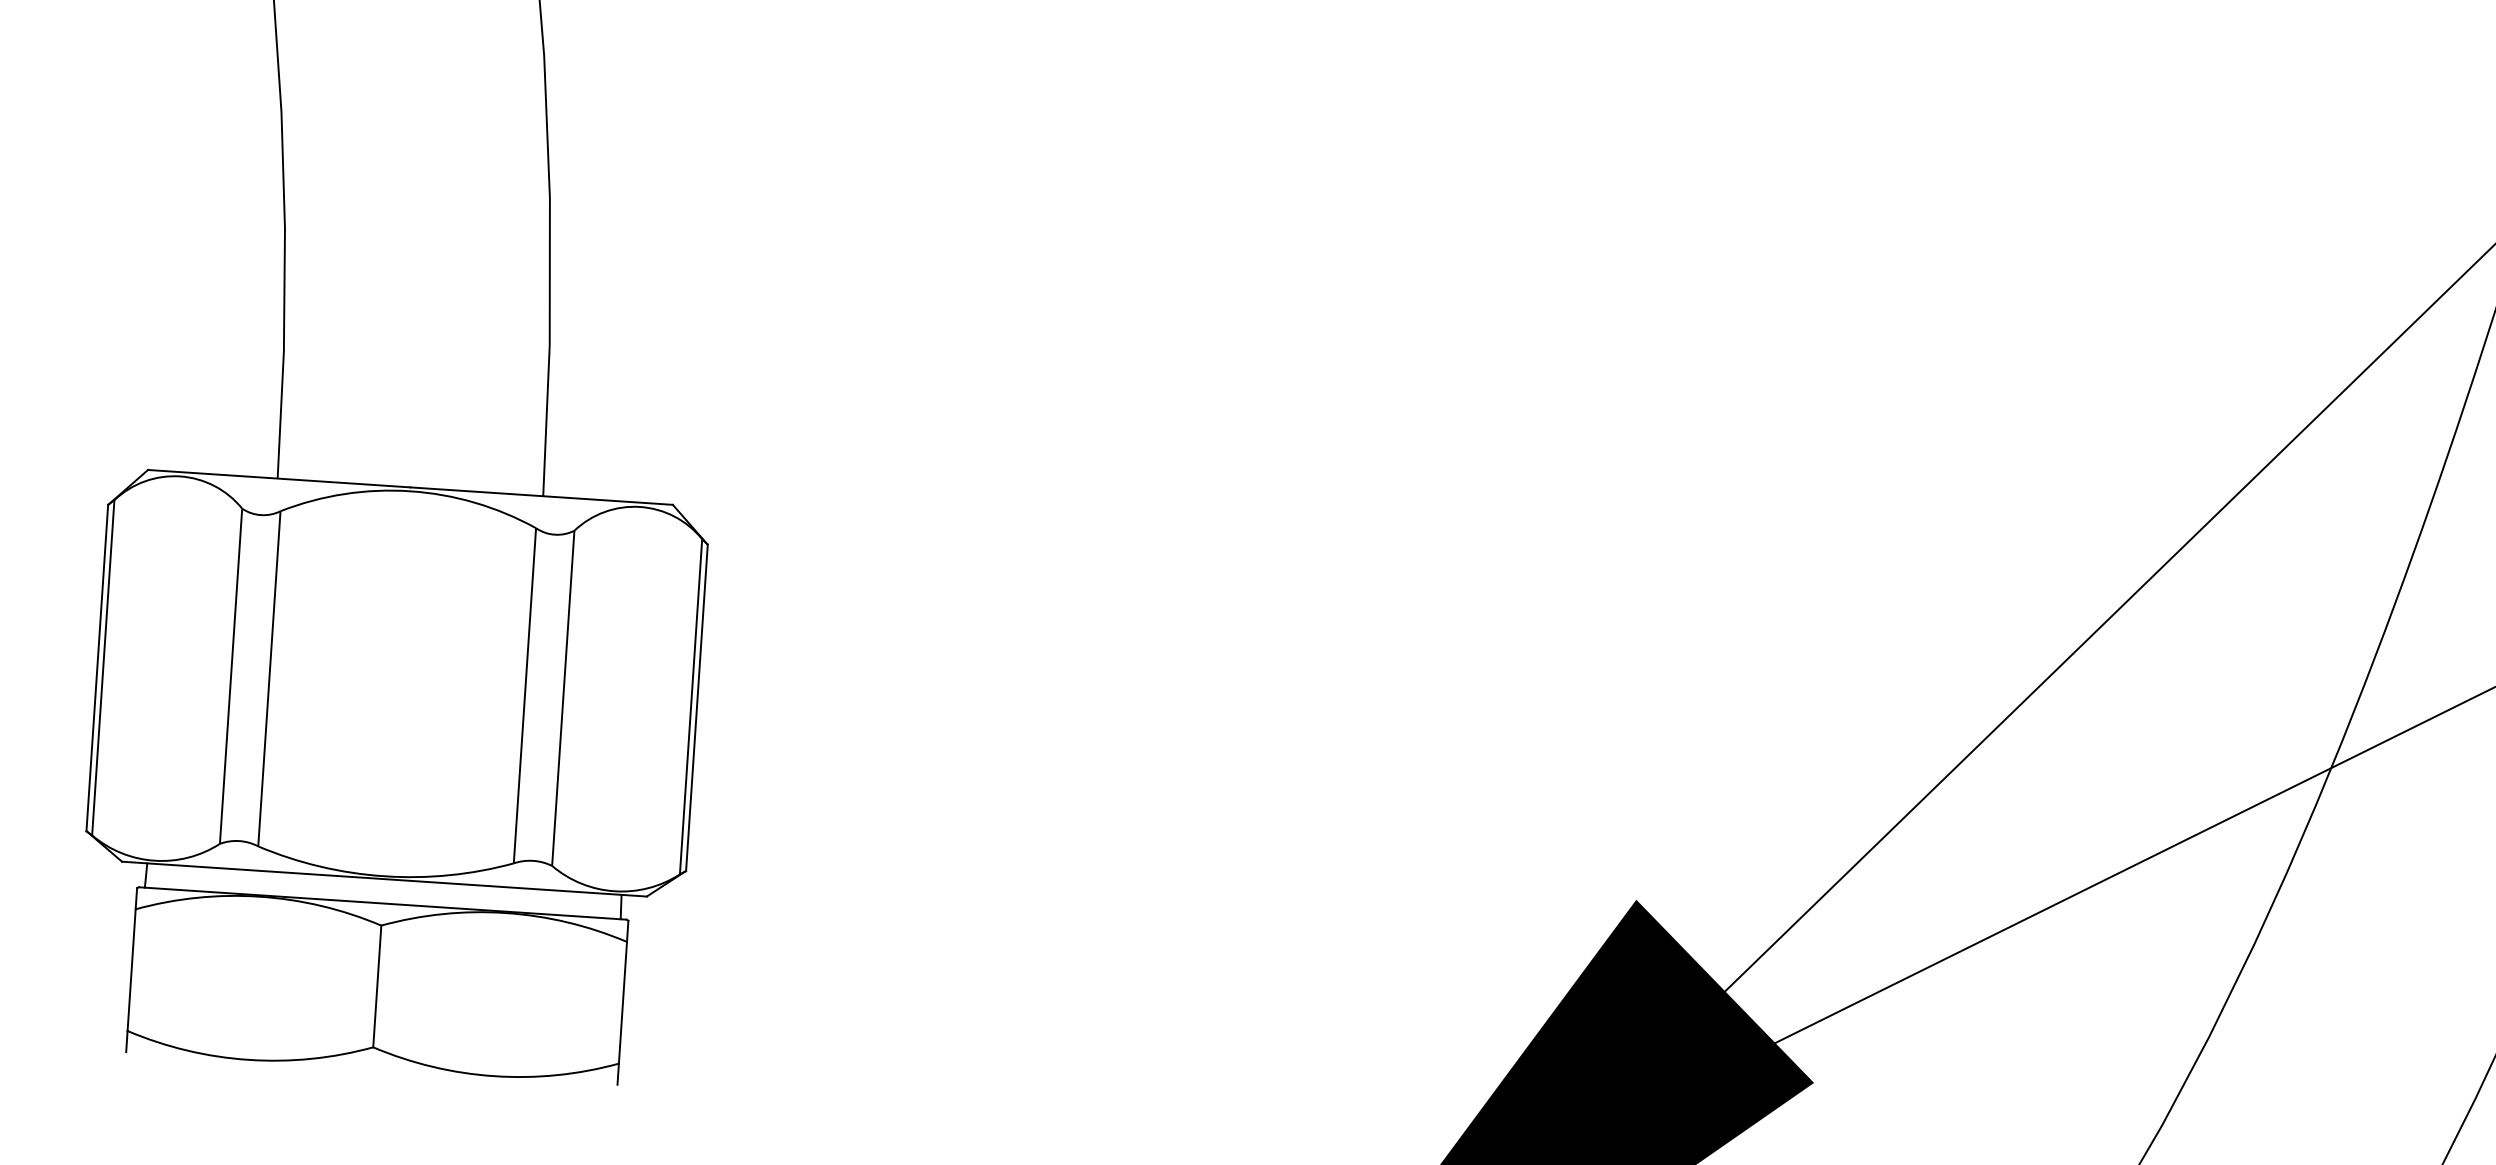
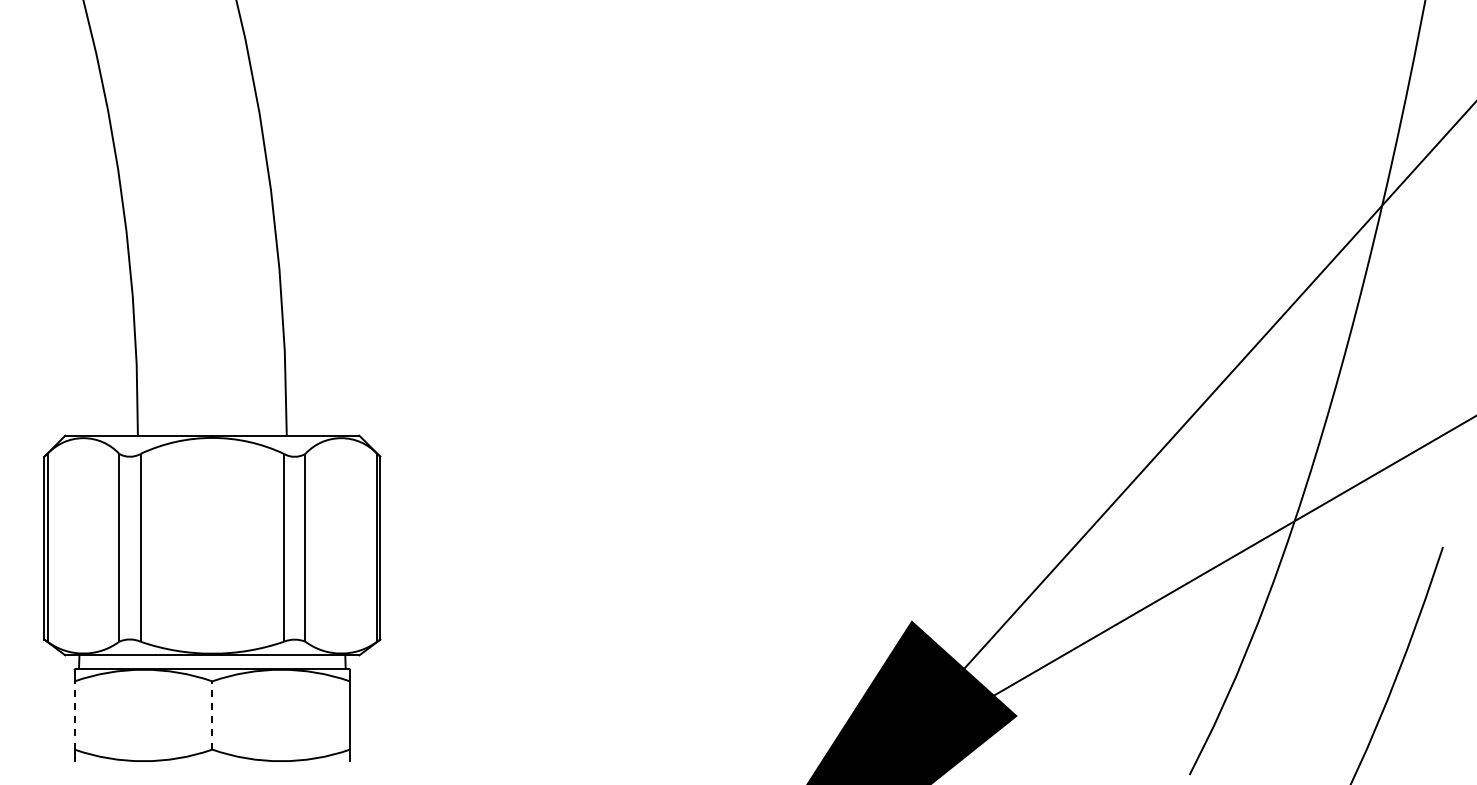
line: (131, 970) -> (74, 715), solid -> dashed
line: (377, 986) -> (212, 715), solid -> dashed

